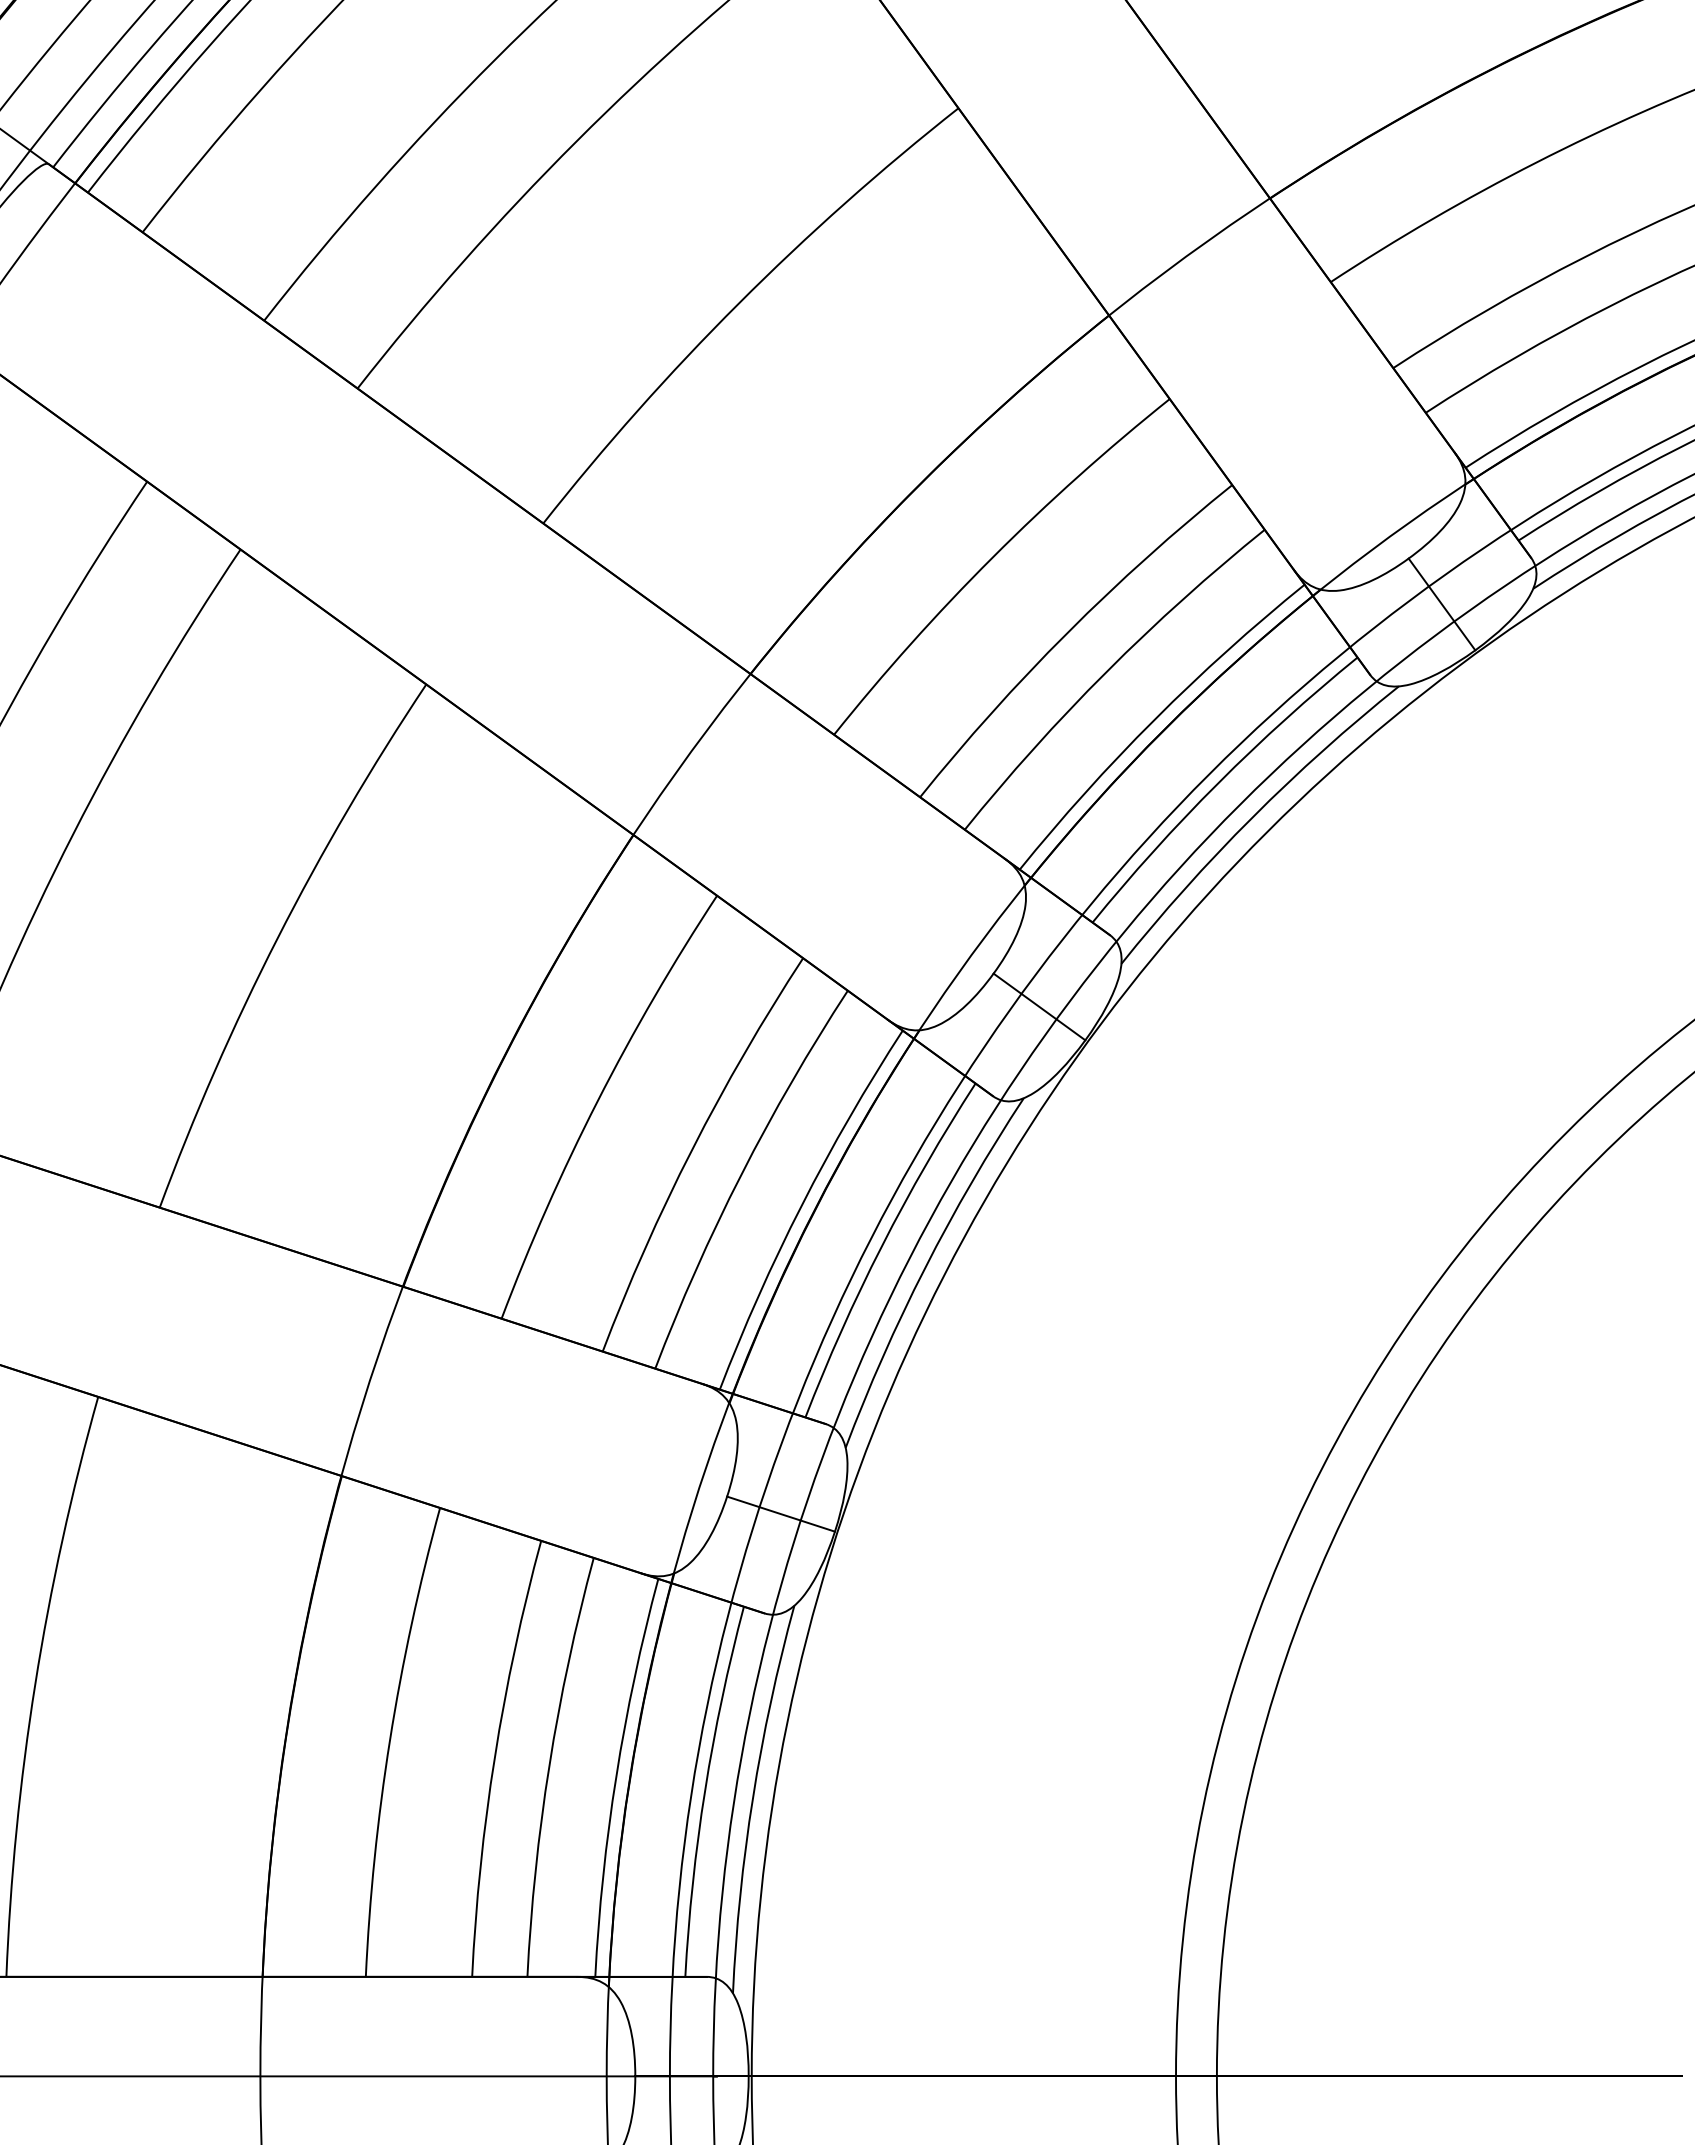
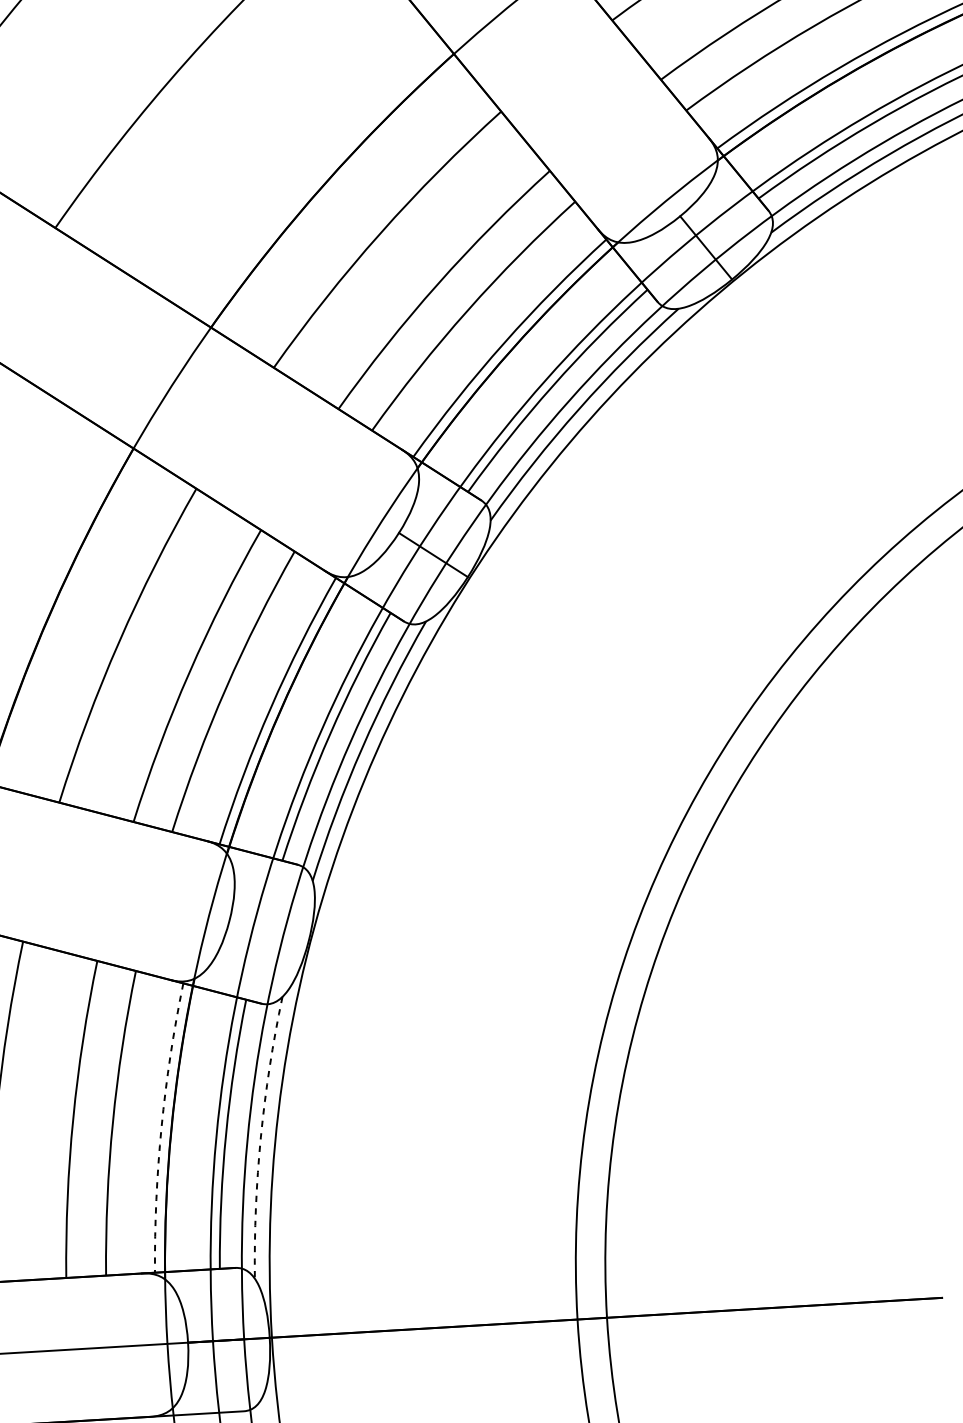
line: (780, 1513) -> (268, 931), removed
arc: (616, 1776) -> (161, 1127), solid -> dashed
arc: (752, 1797) -> (260, 1136), solid -> dashed

